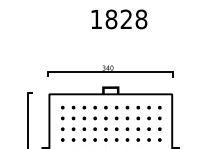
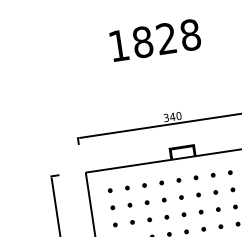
text: (119, 19) -> (155, 40), moved

